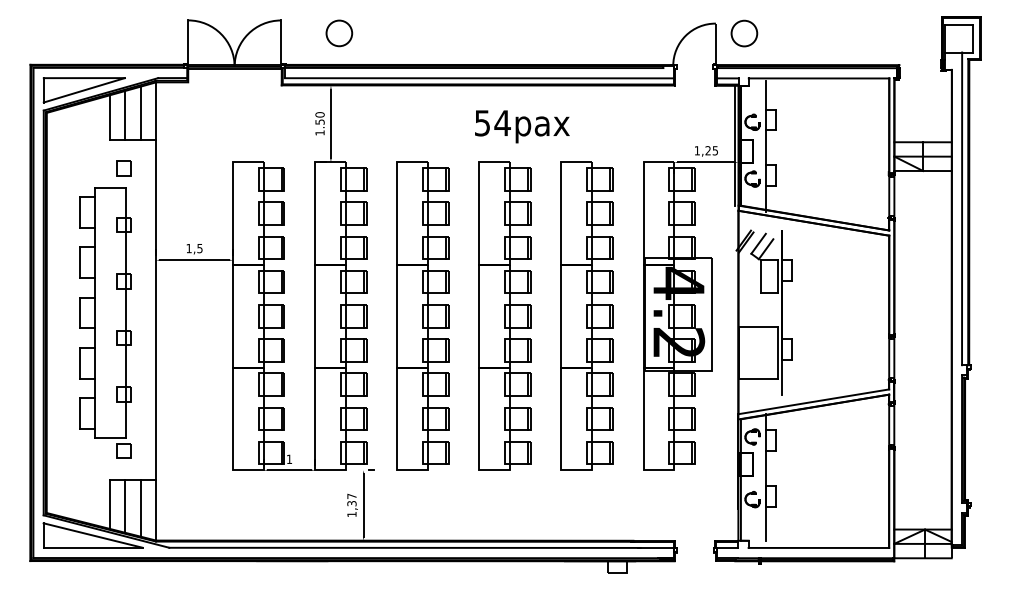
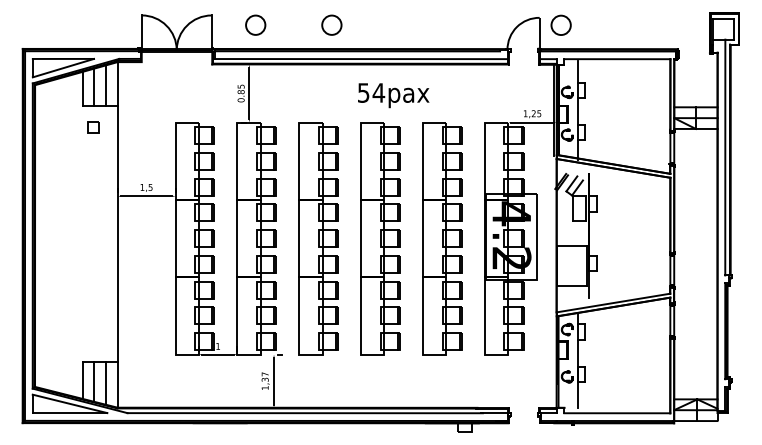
circle: (440, 33) -> (331, 25), added
text: (319, 123) -> (240, 93), 1.50 -> 0.85
part: (105, 322) -> (79, 243), removed

